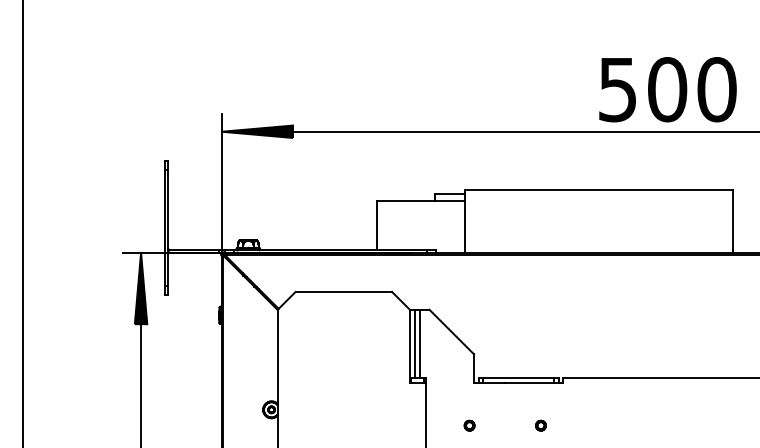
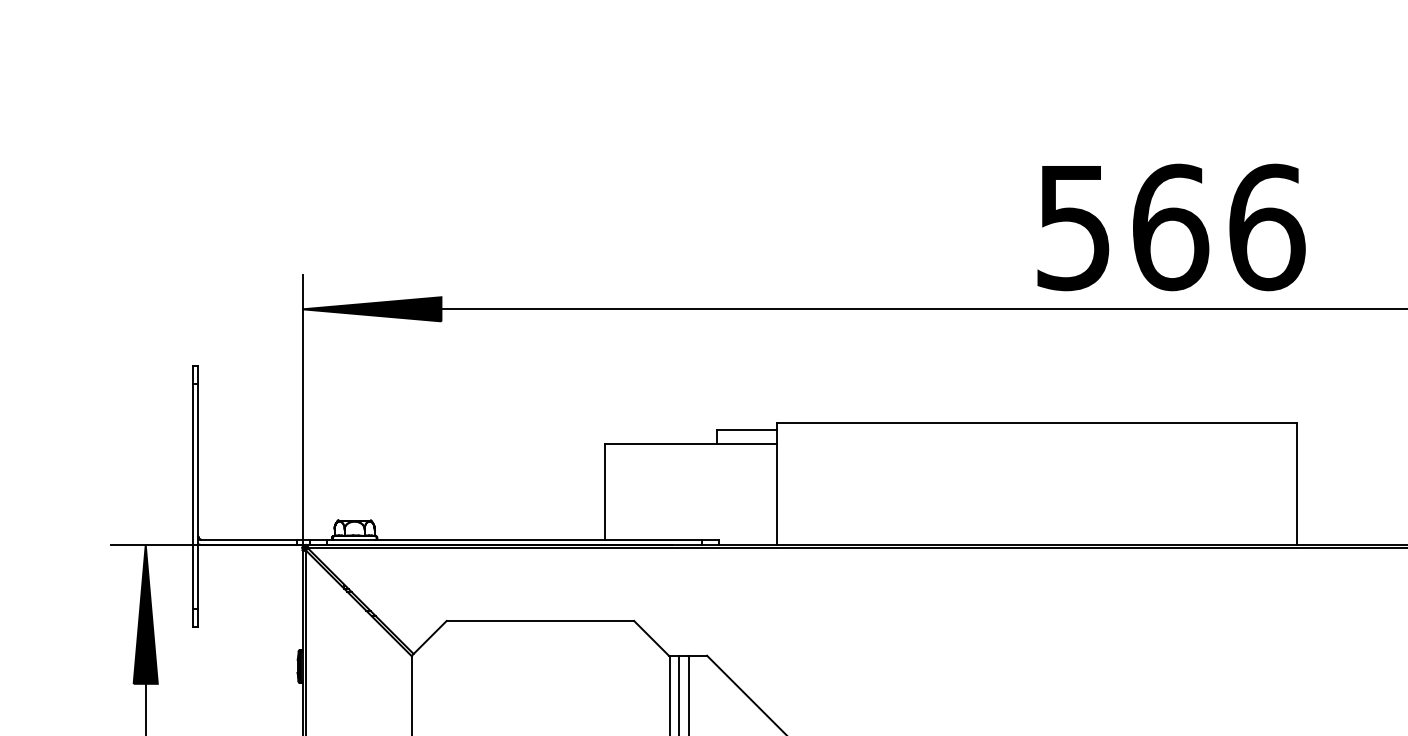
text: (692, 89) -> (1218, 227), 500 -> 566

